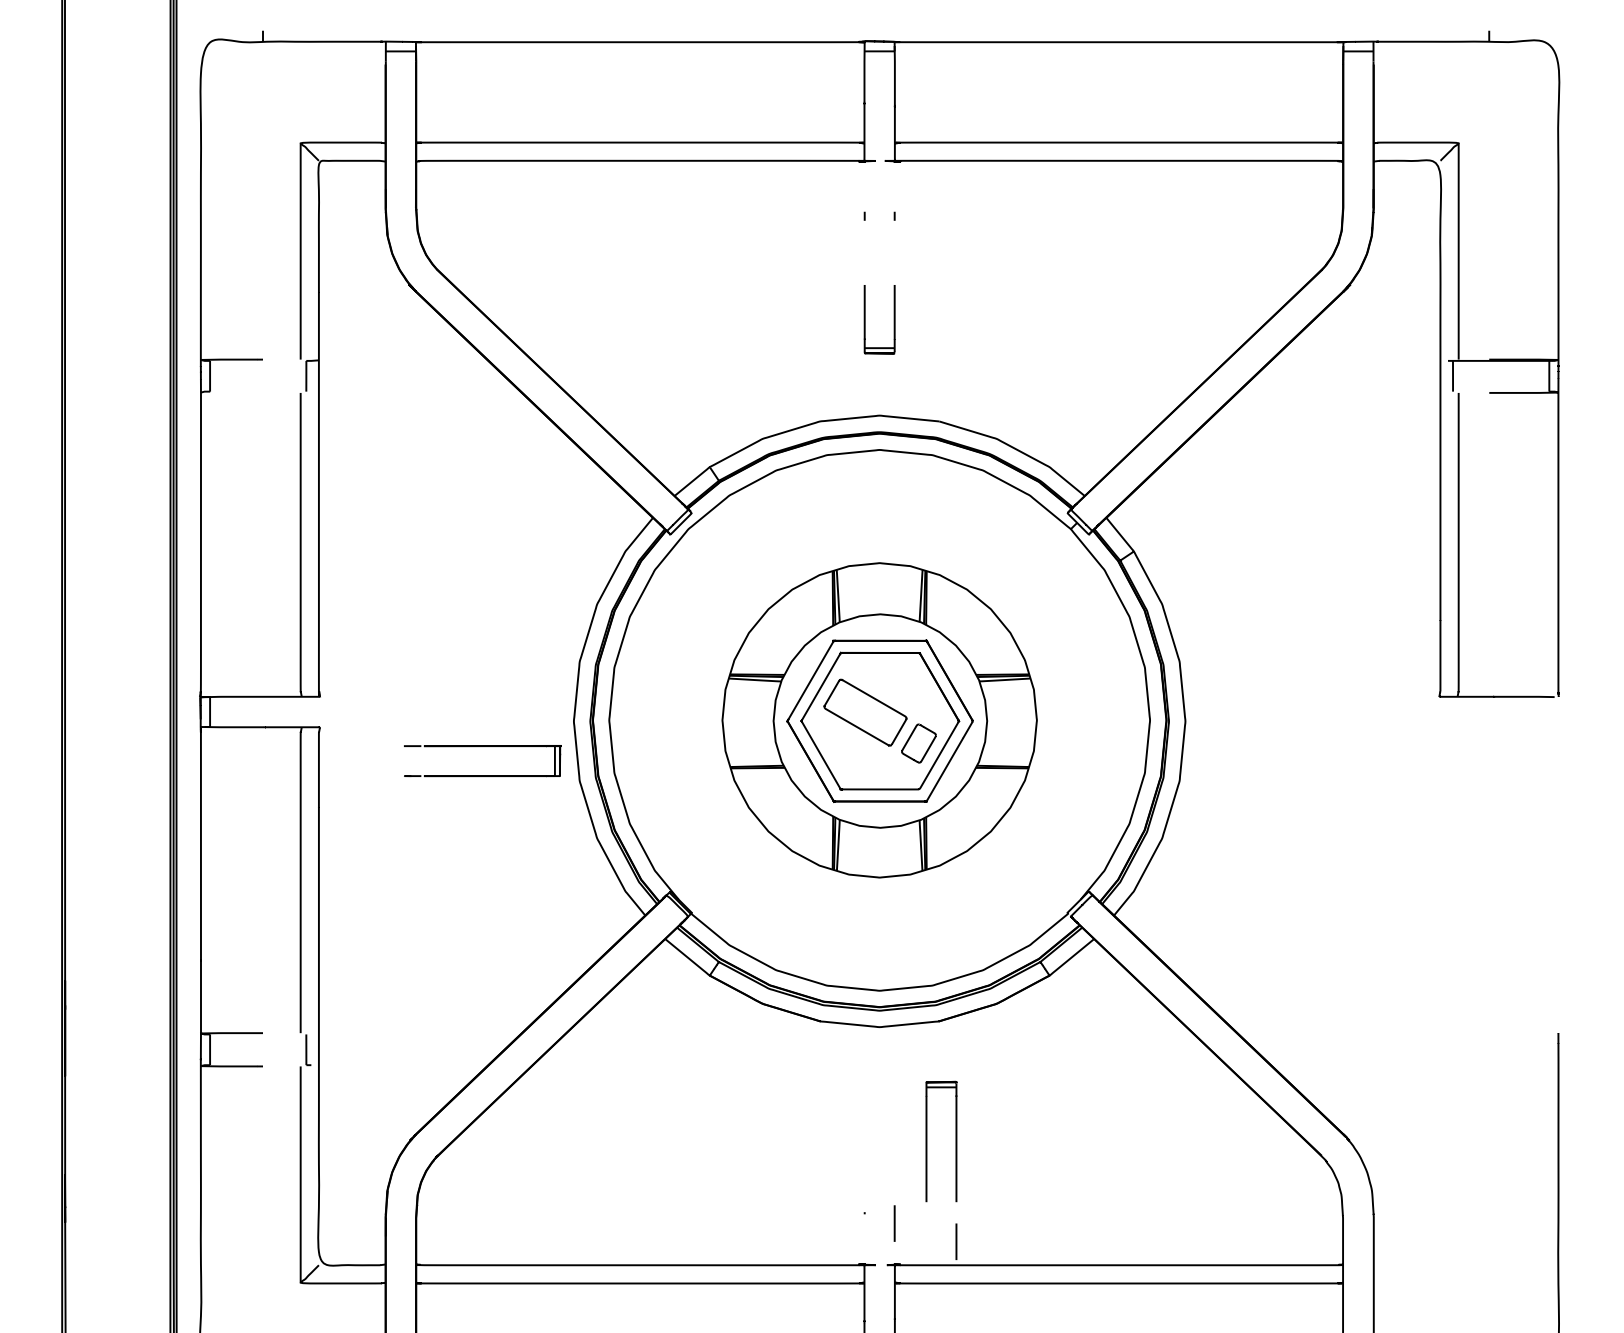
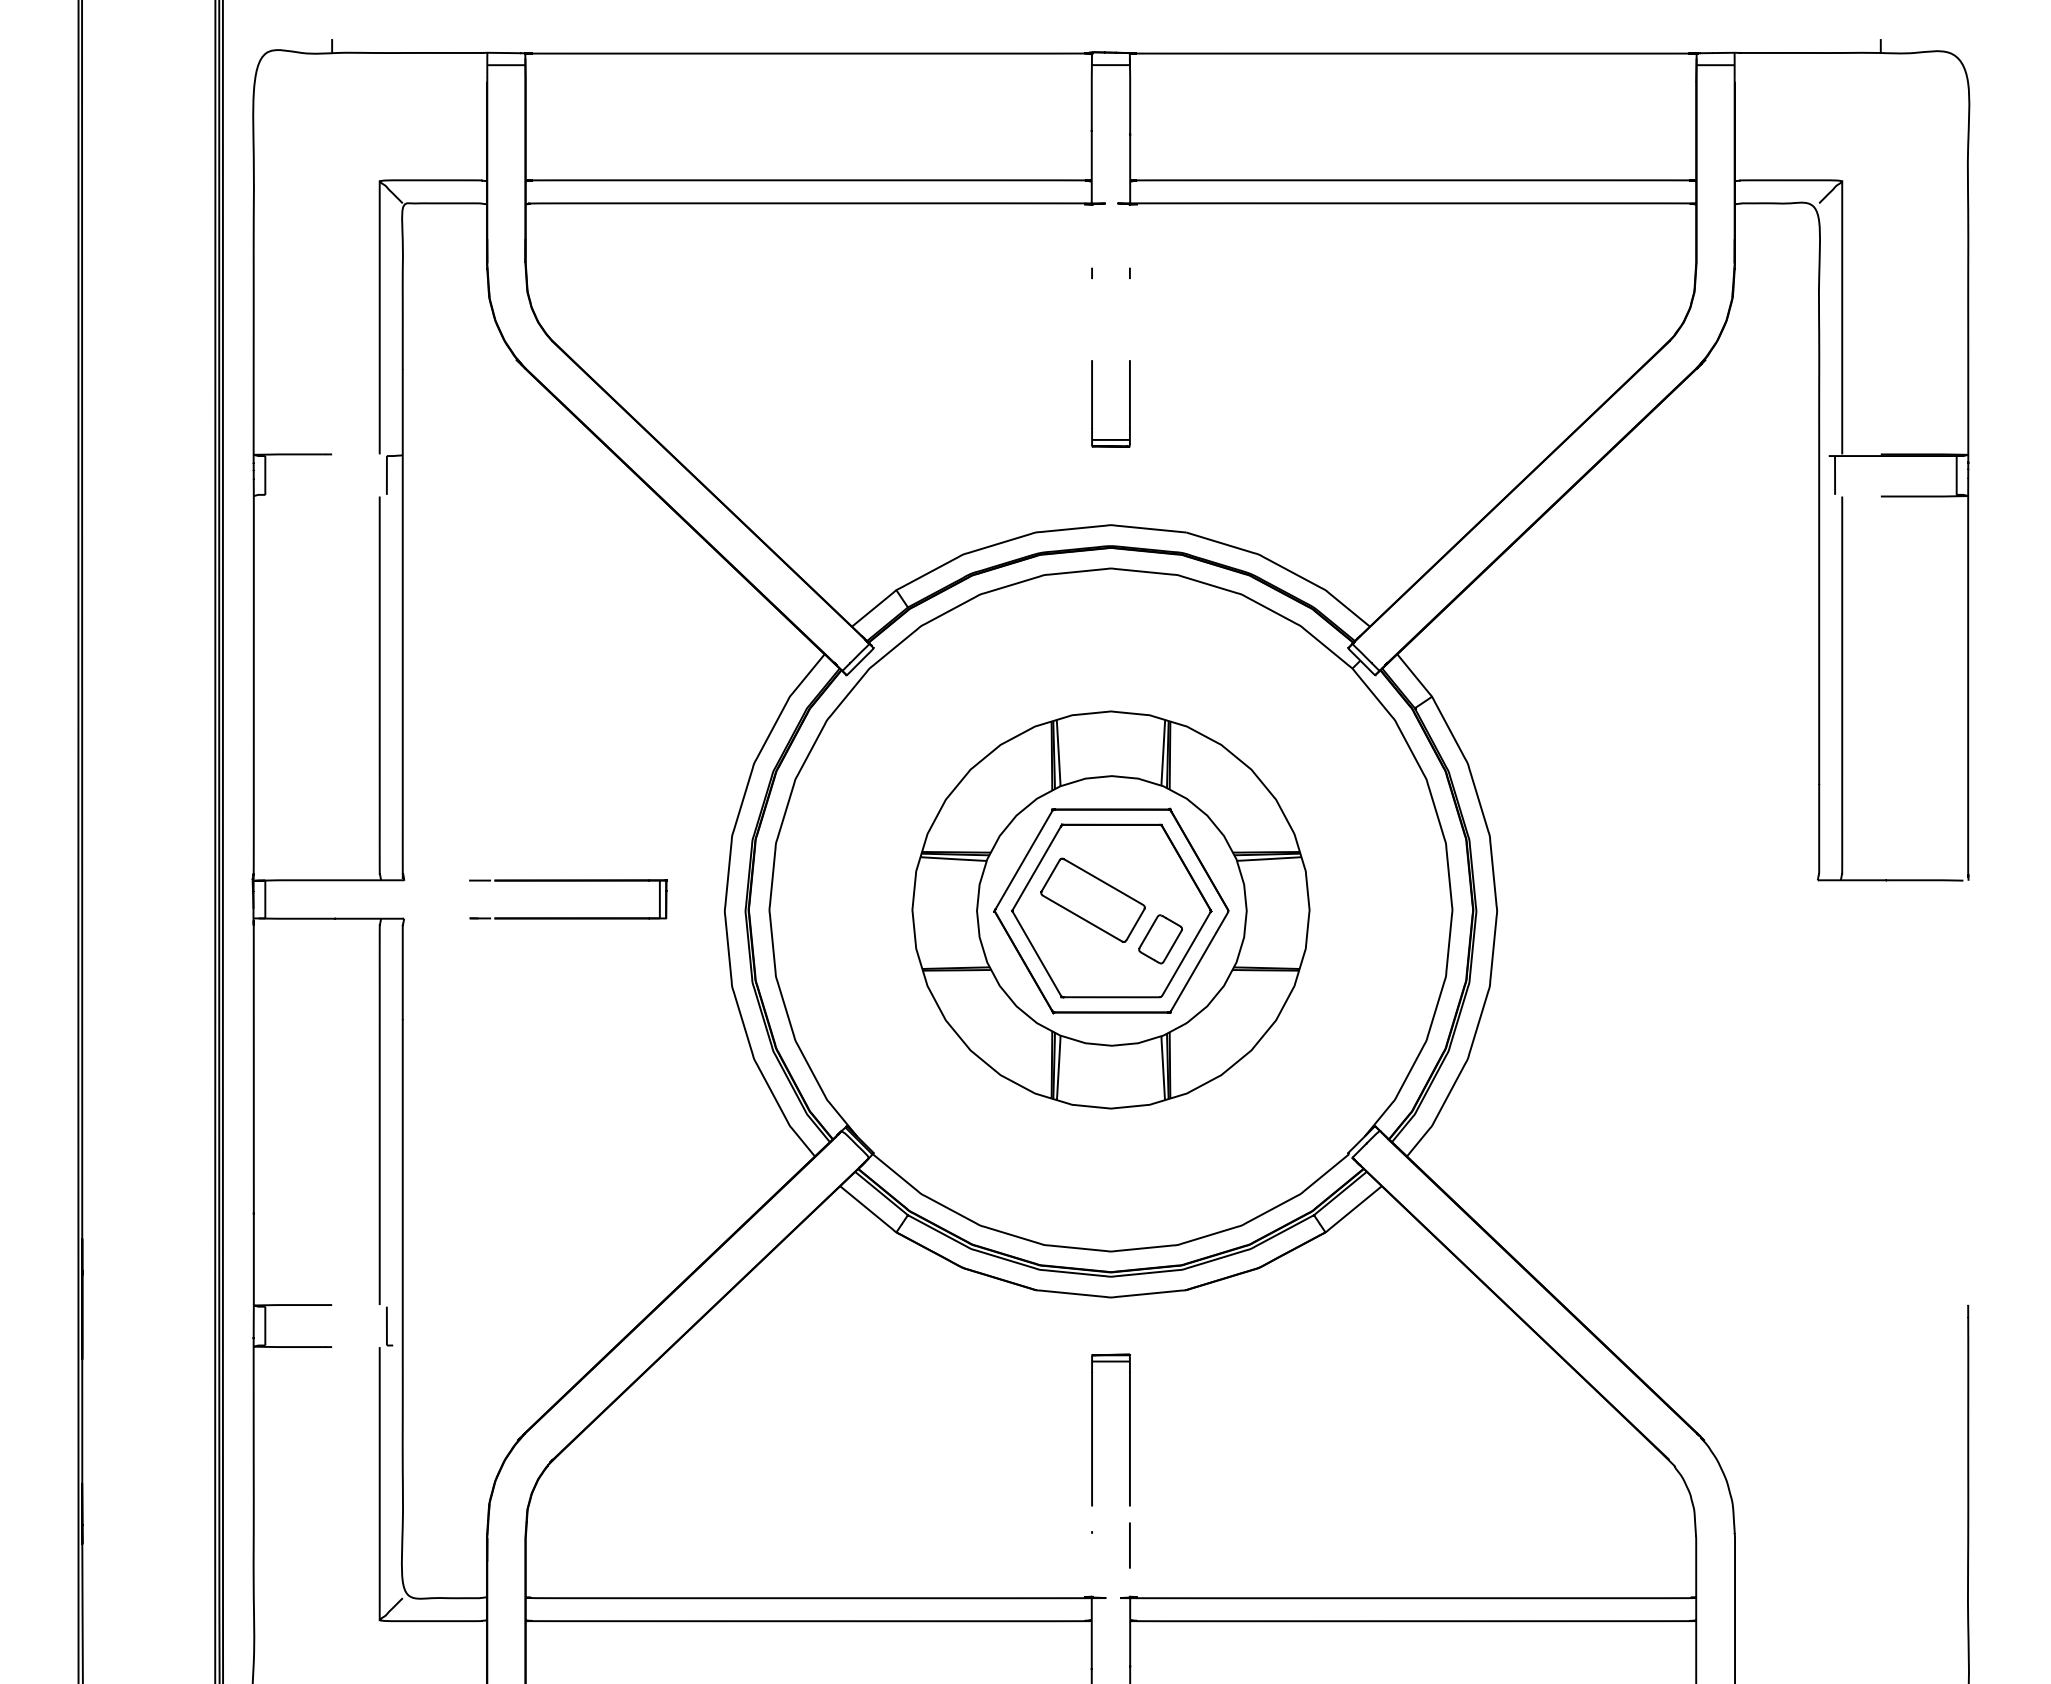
part: (482, 746) -> (568, 881), moved
part: (926, 1141) -> (1092, 1429), moved
line: (956, 1241) -> (1207, 1568), removed

